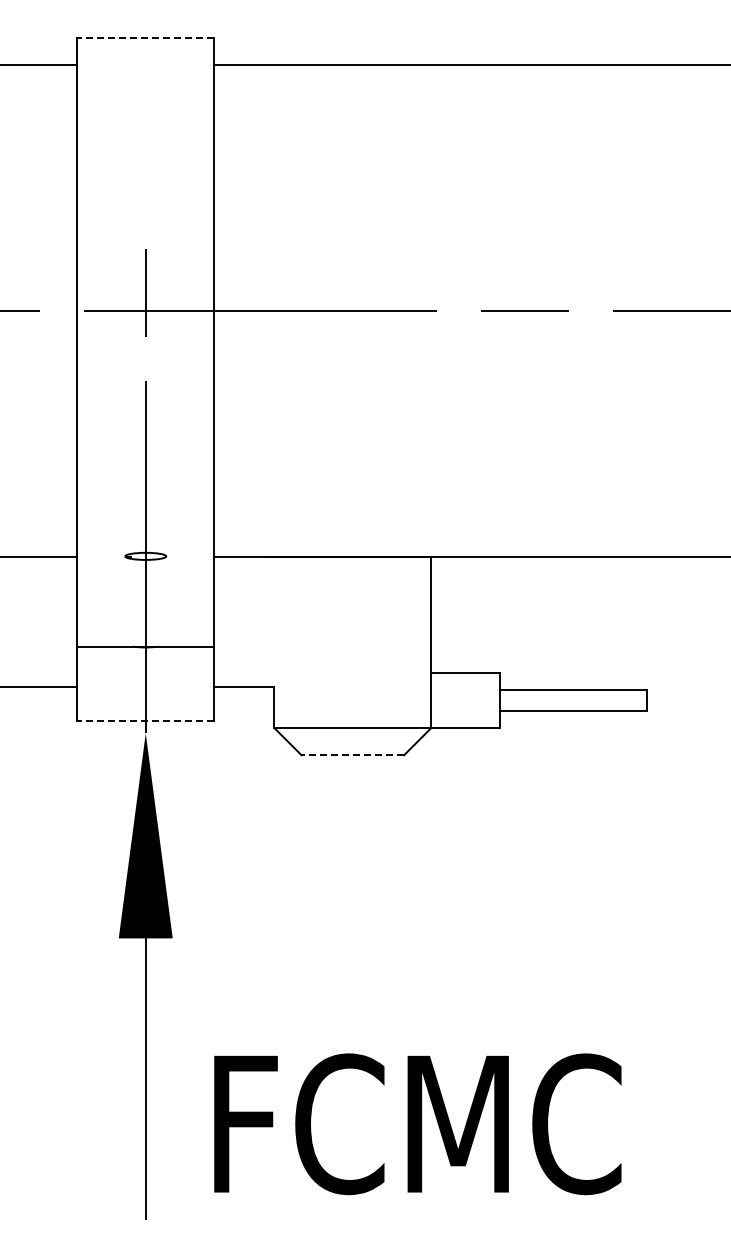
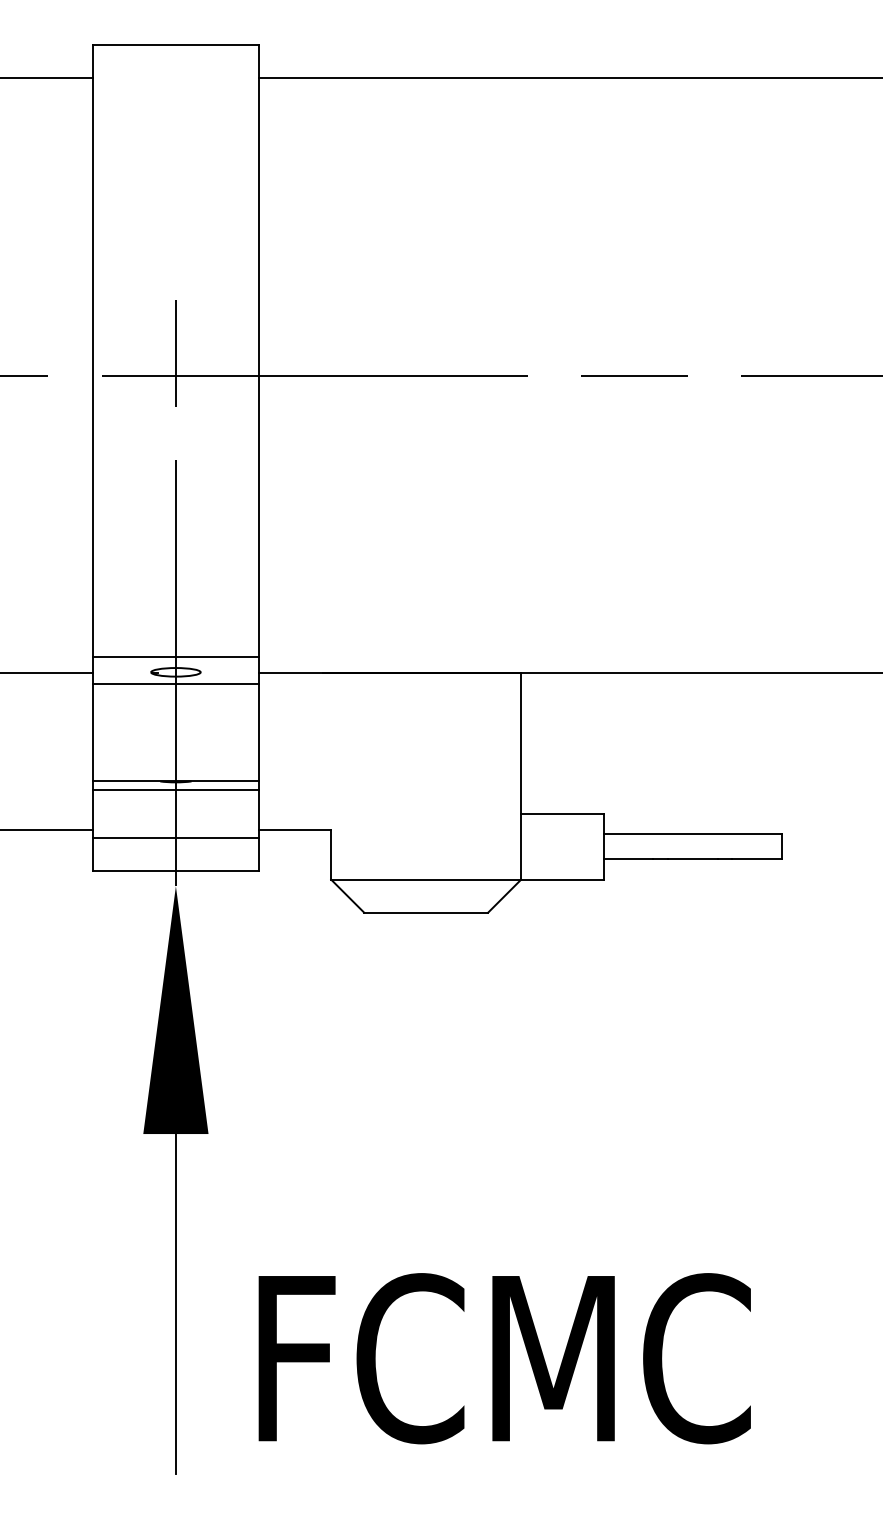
line: (145, 37) -> (175, 45), dashed -> solid
line: (145, 543) -> (175, 656), added
line: (145, 565) -> (175, 683), added
line: (145, 653) -> (175, 789), added
line: (145, 693) -> (175, 838), added
line: (145, 721) -> (175, 871), dashed -> solid
line: (352, 755) -> (425, 912), dashed -> solid

